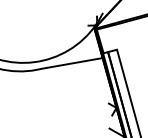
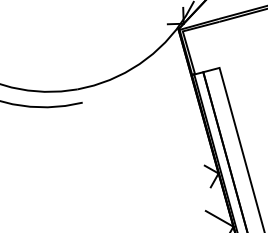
line: (72, 62) -> (138, 91), removed

